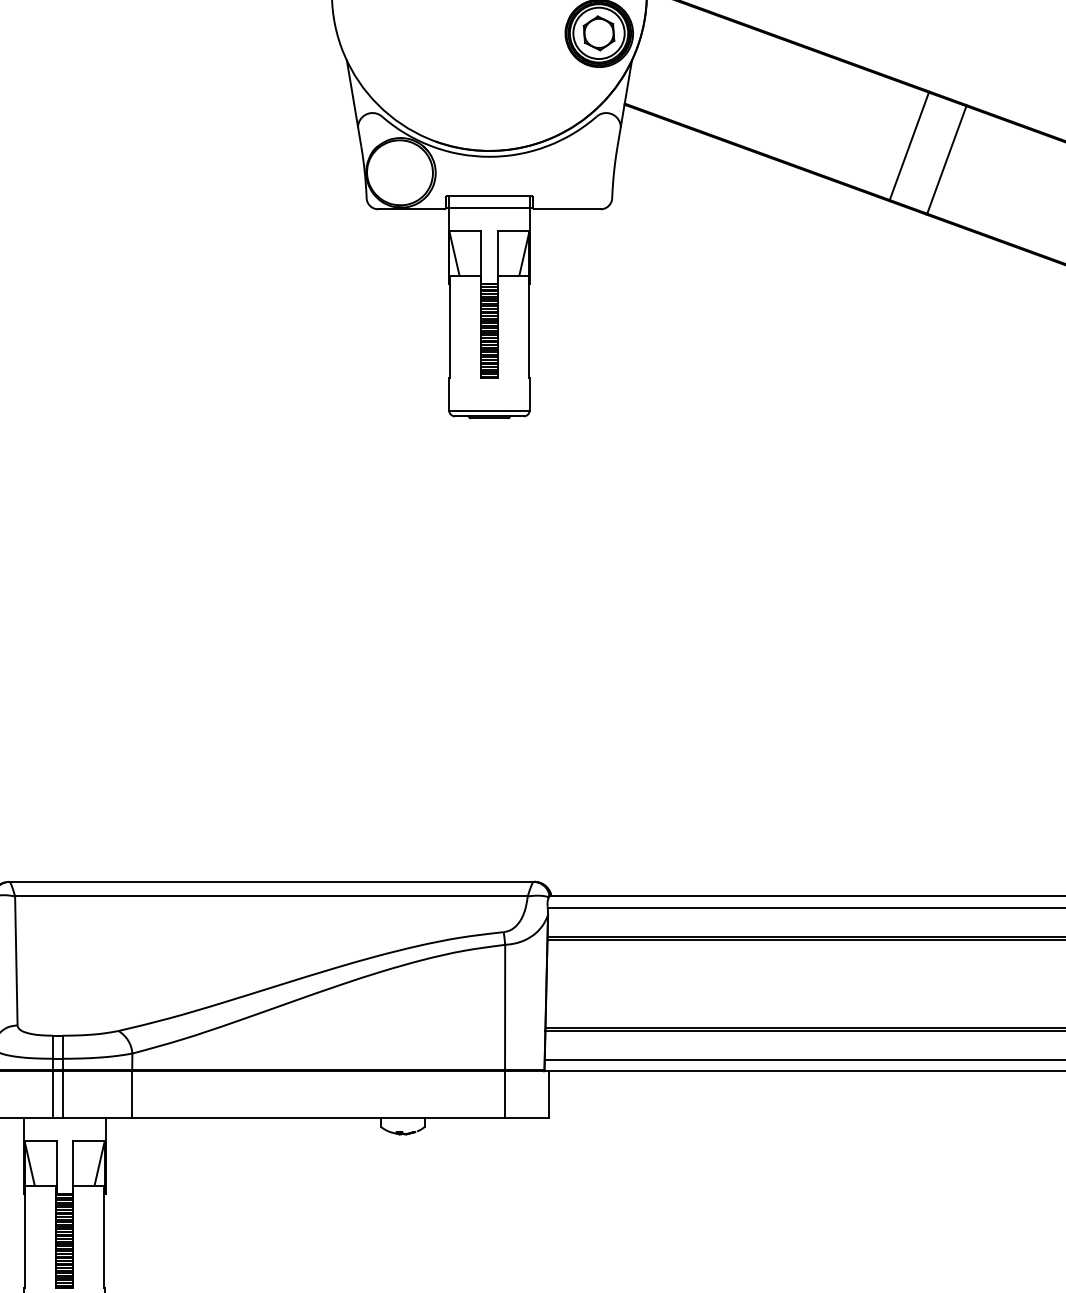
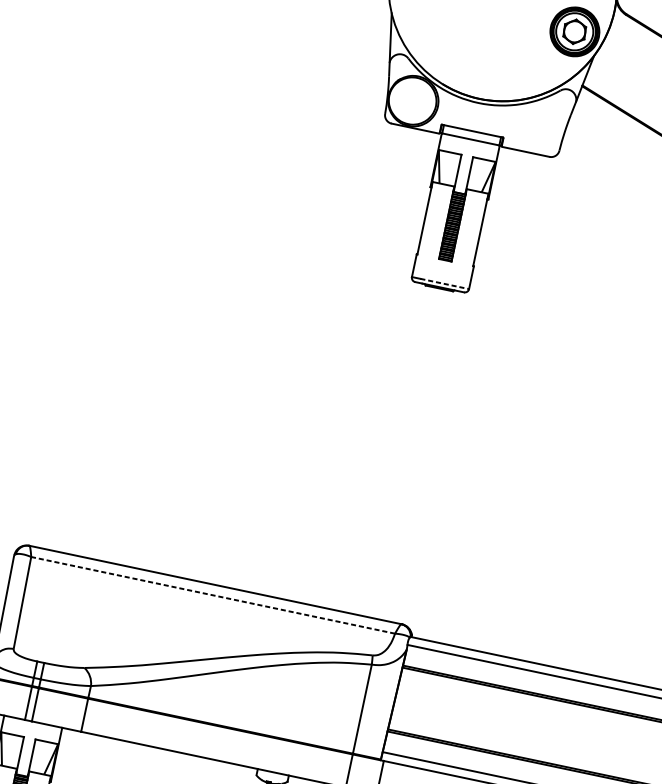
line: (495, 410) -> (444, 283), solid -> dashed
line: (270, 896) -> (212, 595), solid -> dashed

